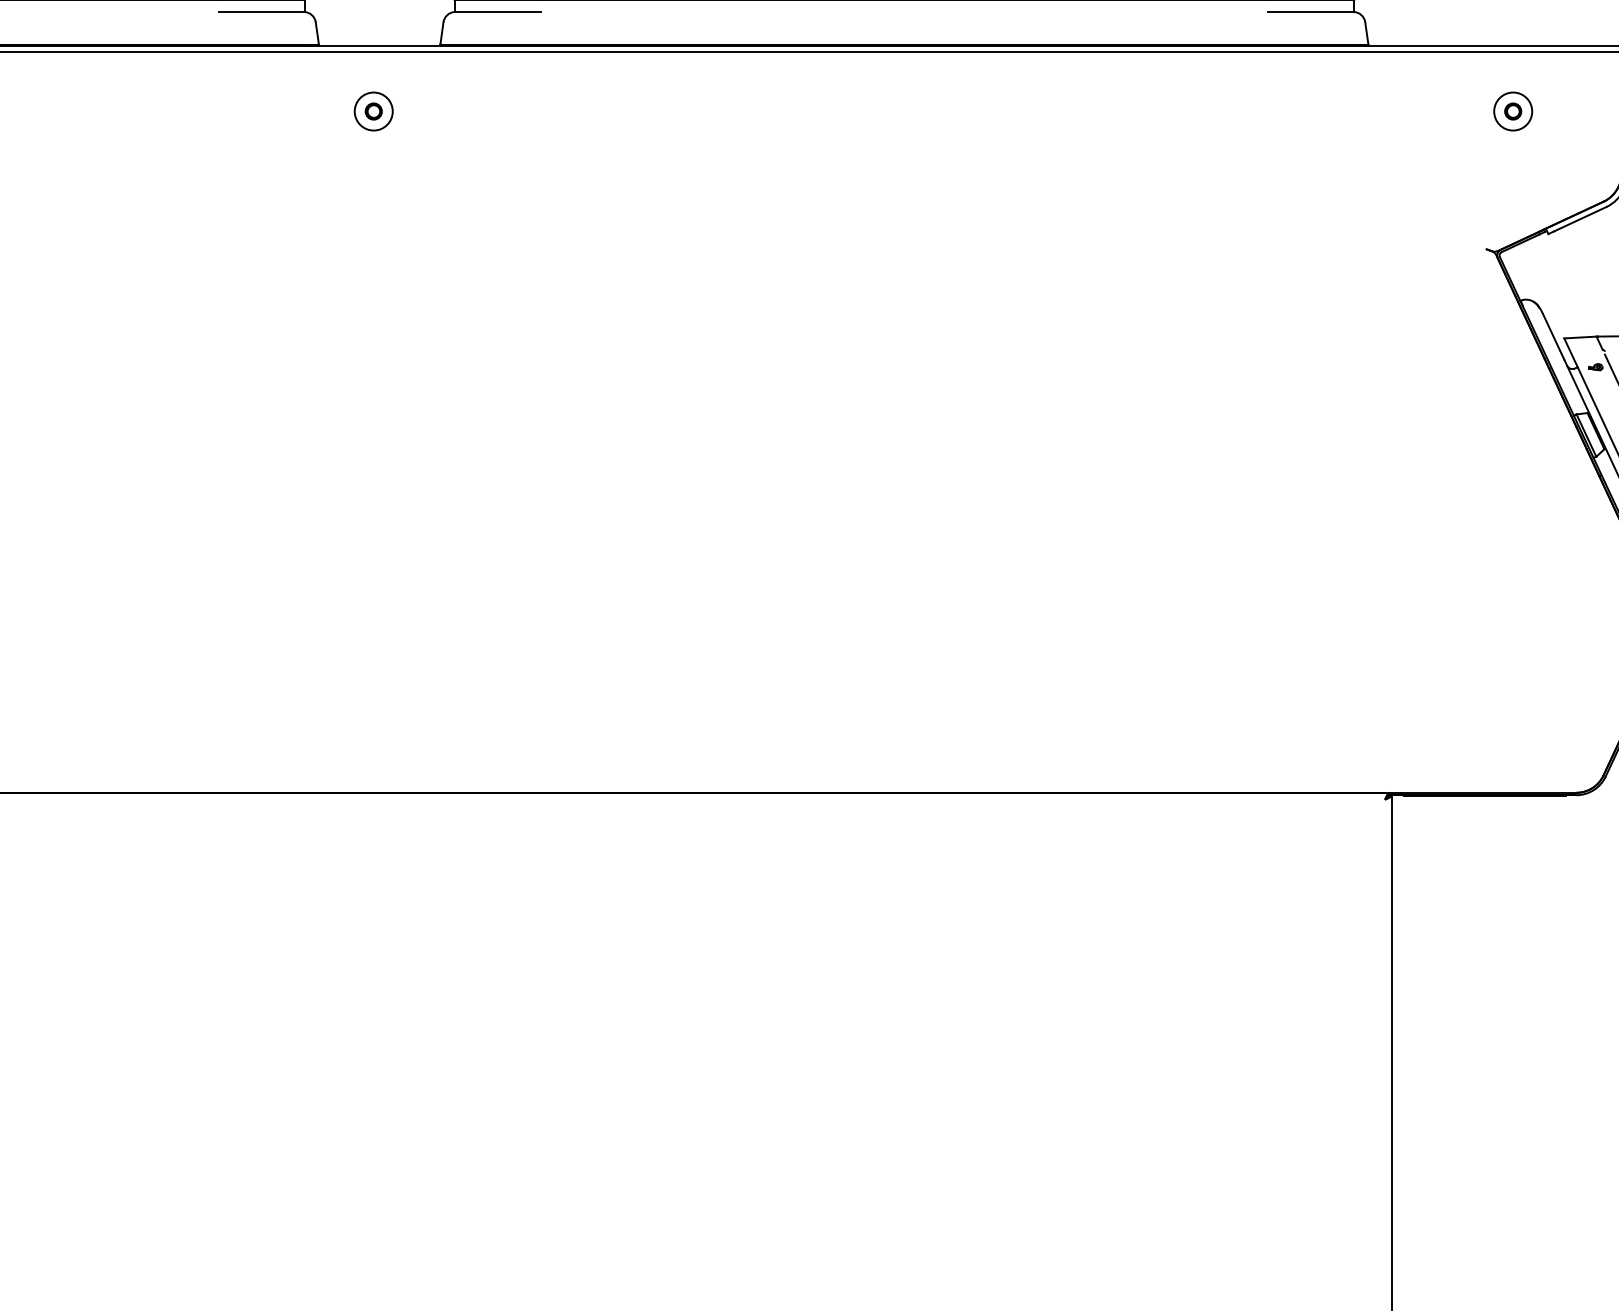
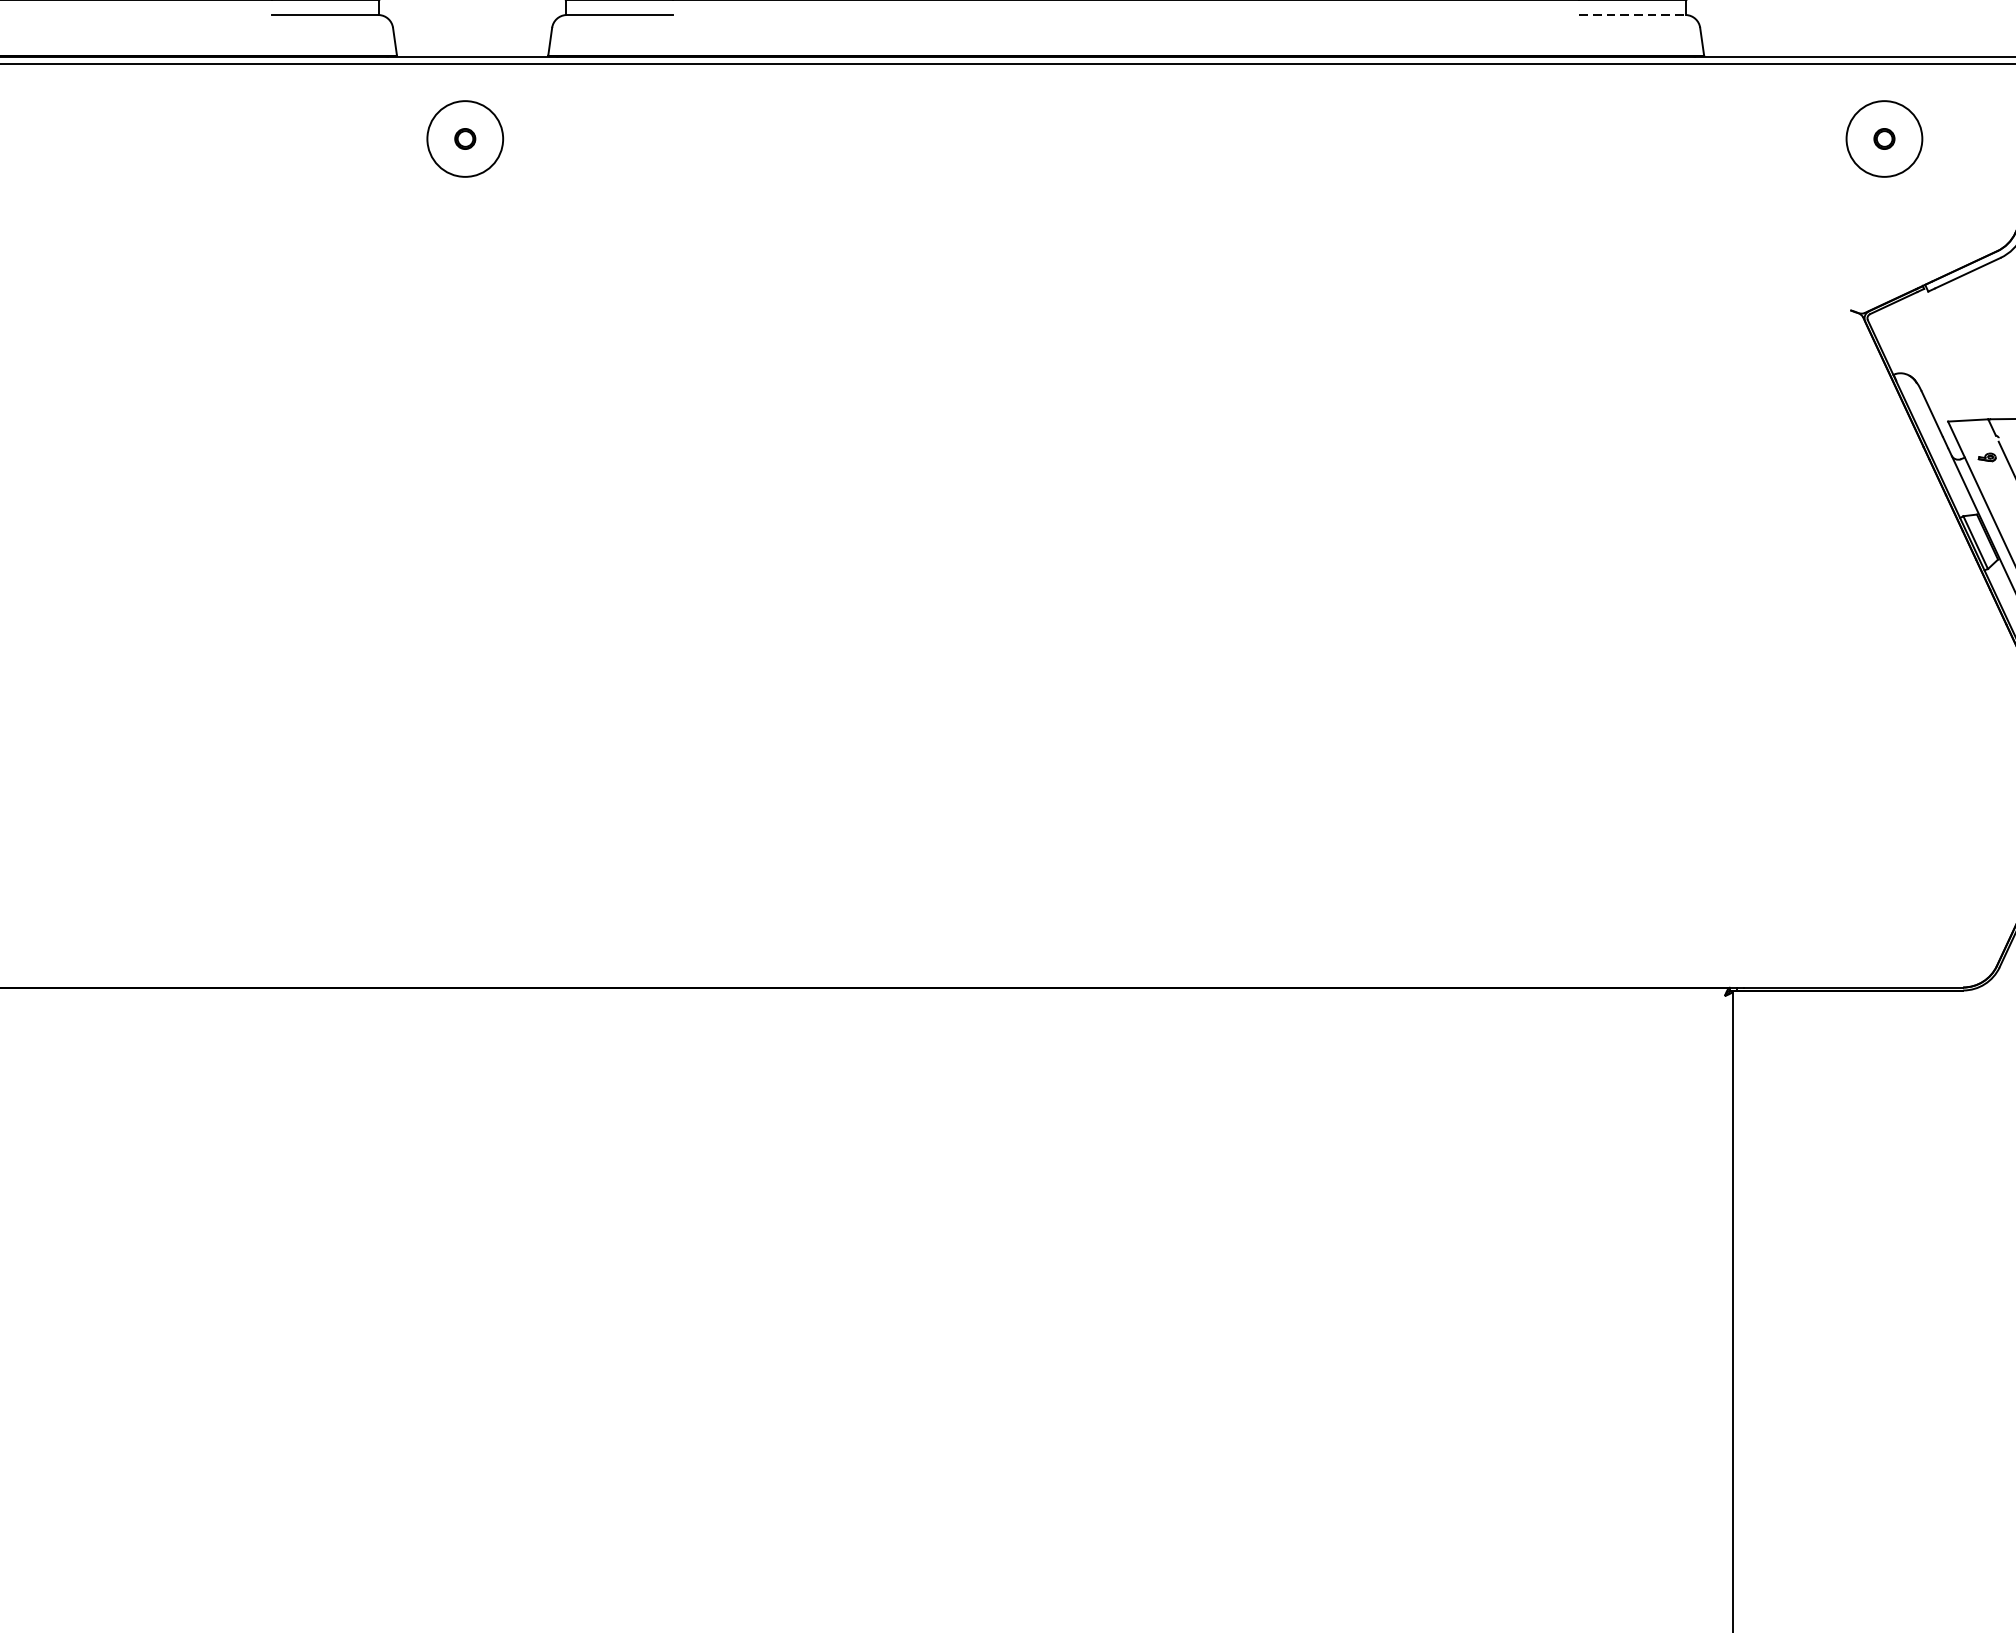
line: (1311, 12) -> (1633, 15), solid -> dashed
circle: (373, 111) -> (464, 138), size x1.6
circle: (1513, 111) -> (1884, 138), size x1.6

